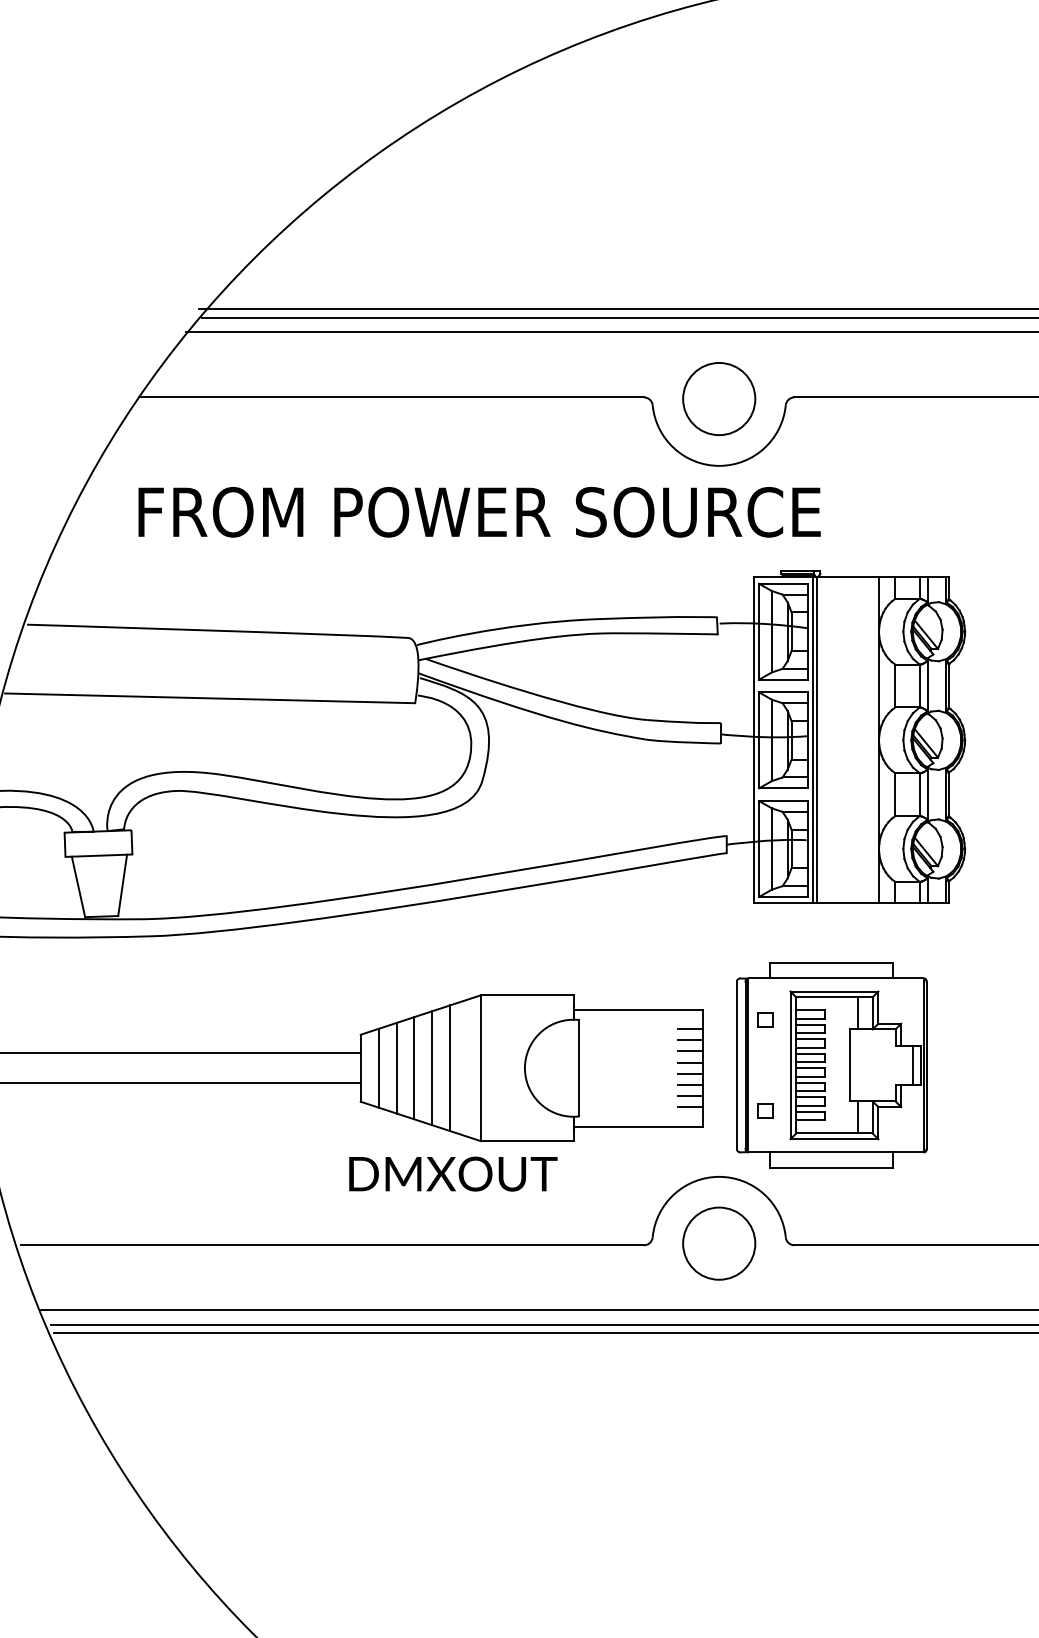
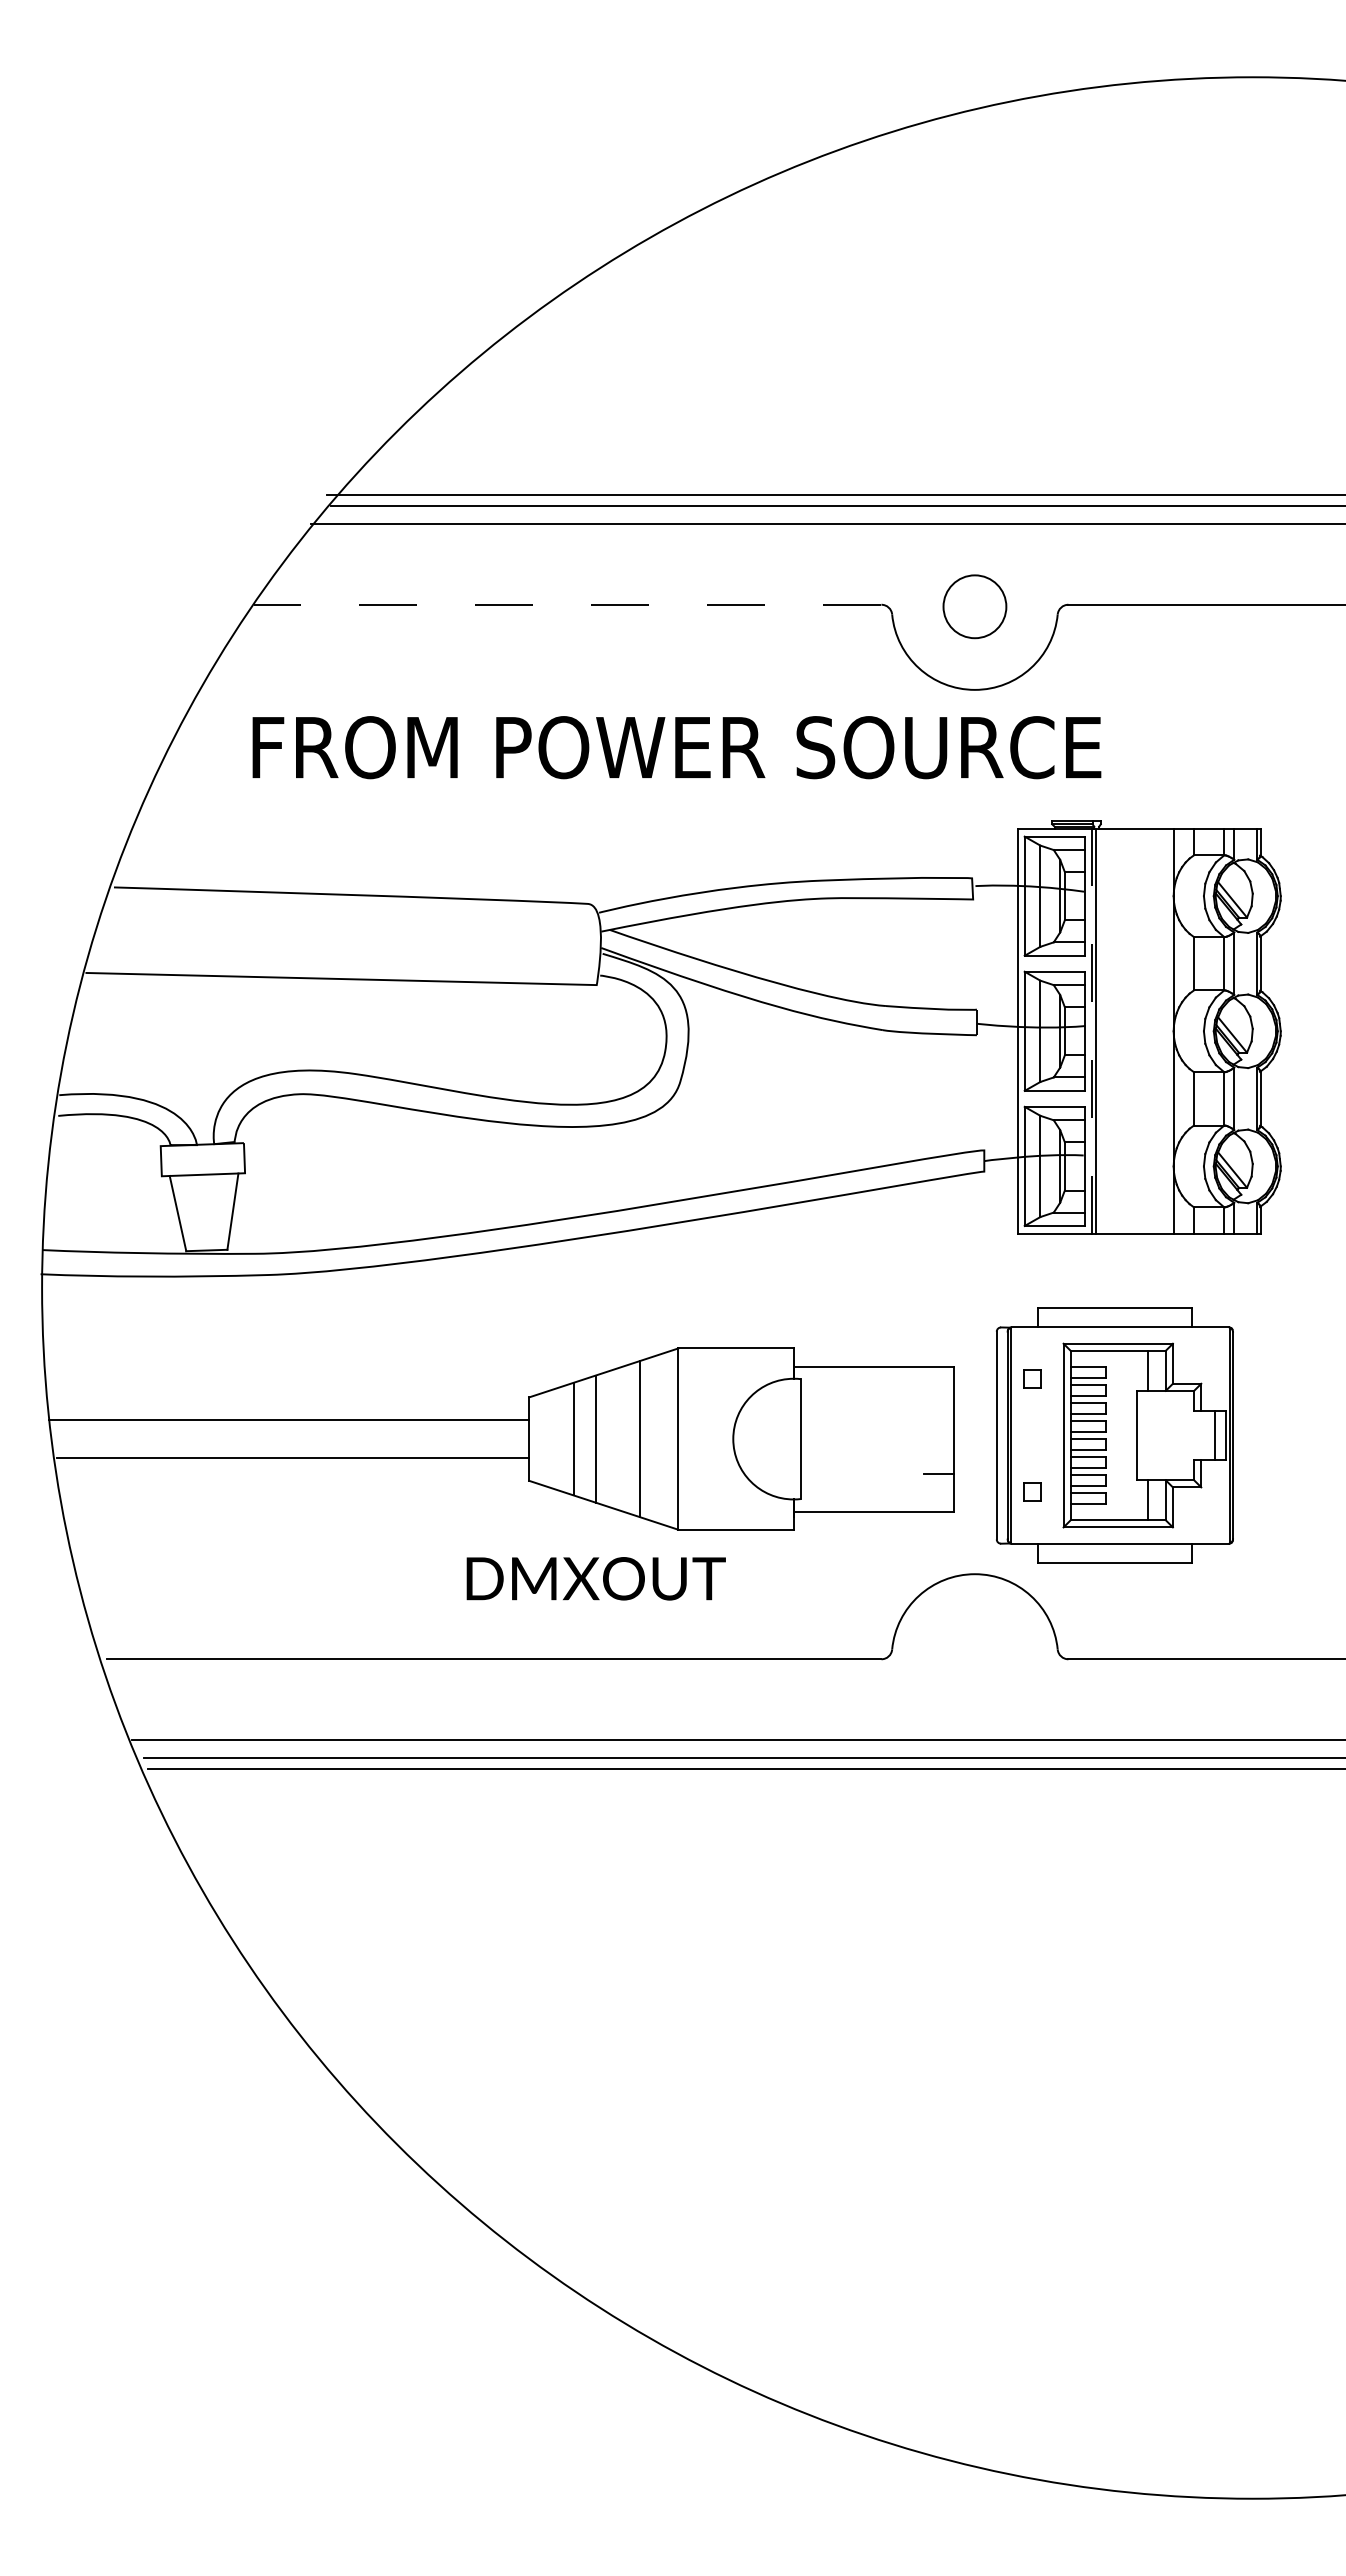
line: (391, 397) -> (567, 604), solid -> dashed
circle: (718, 398) -> (974, 606), size x0.7
line: (812, 740) -> (1091, 1031), solid -> dashed
line: (689, 1029) -> (938, 1390), removed
line: (689, 1040) -> (938, 1404), removed
line: (689, 1051) -> (938, 1418), removed
line: (689, 1062) -> (938, 1432), removed
line: (432, 1067) -> (618, 1438), removed
line: (378, 1068) -> (551, 1439), removed
line: (689, 1074) -> (938, 1446), removed
line: (689, 1084) -> (938, 1459), removed
line: (689, 1107) -> (938, 1487), removed
text: (452, 1173) -> (595, 1578), moved
circle: (718, 1243) -> (974, 1657), removed

